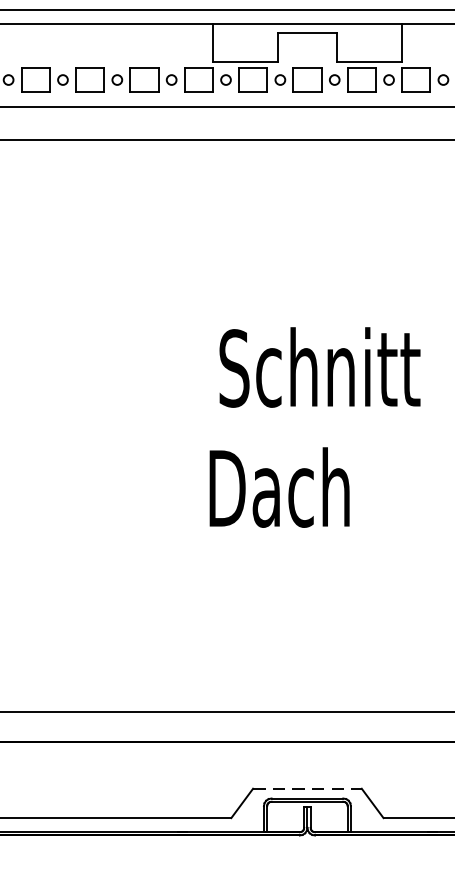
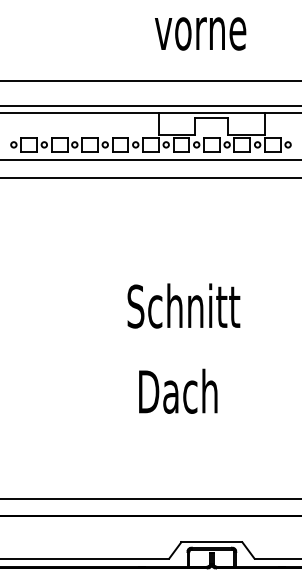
text: (319, 366) -> (183, 305), moved
text: (280, 486) -> (178, 390), moved
line: (308, 789) -> (212, 542), dashed -> solid

